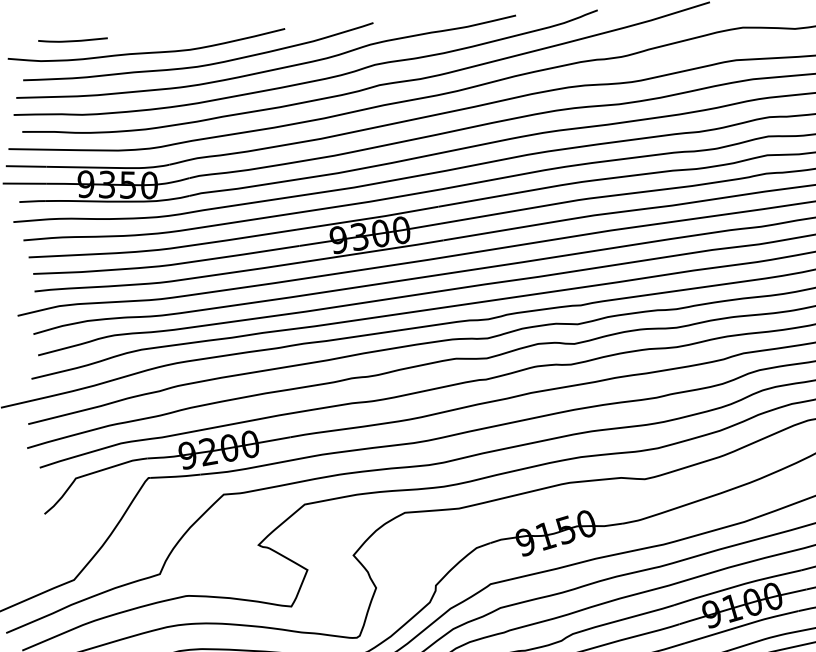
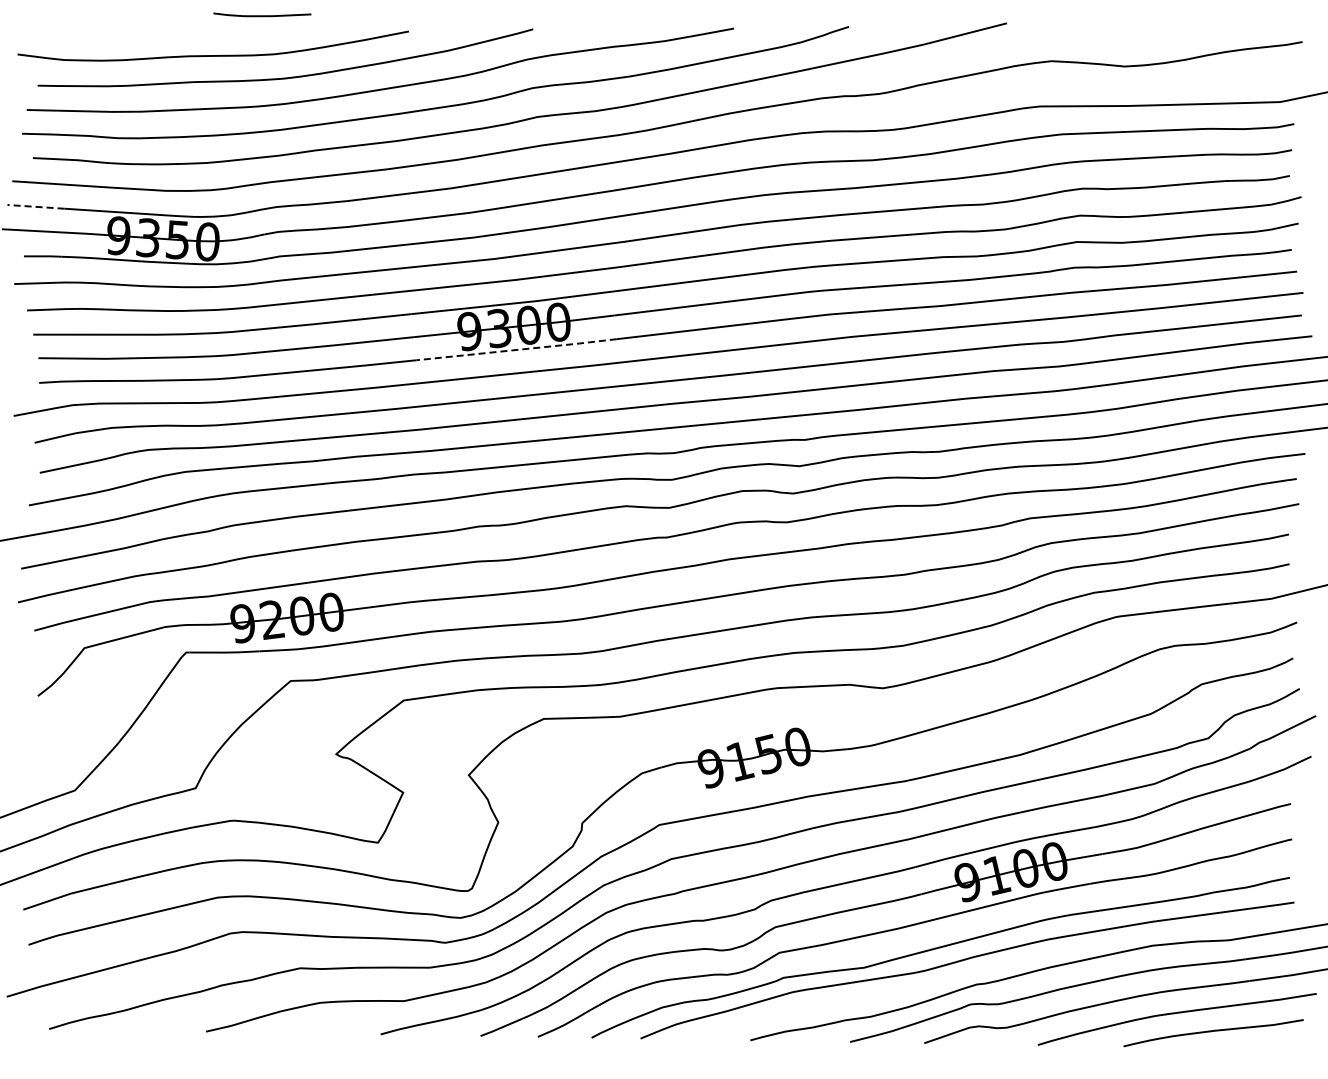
curve: (73, 40) -> (262, 15), moved
line: (26, 166) -> (36, 206), solid -> dashed
line: (372, 251) -> (516, 349), solid -> dashed

